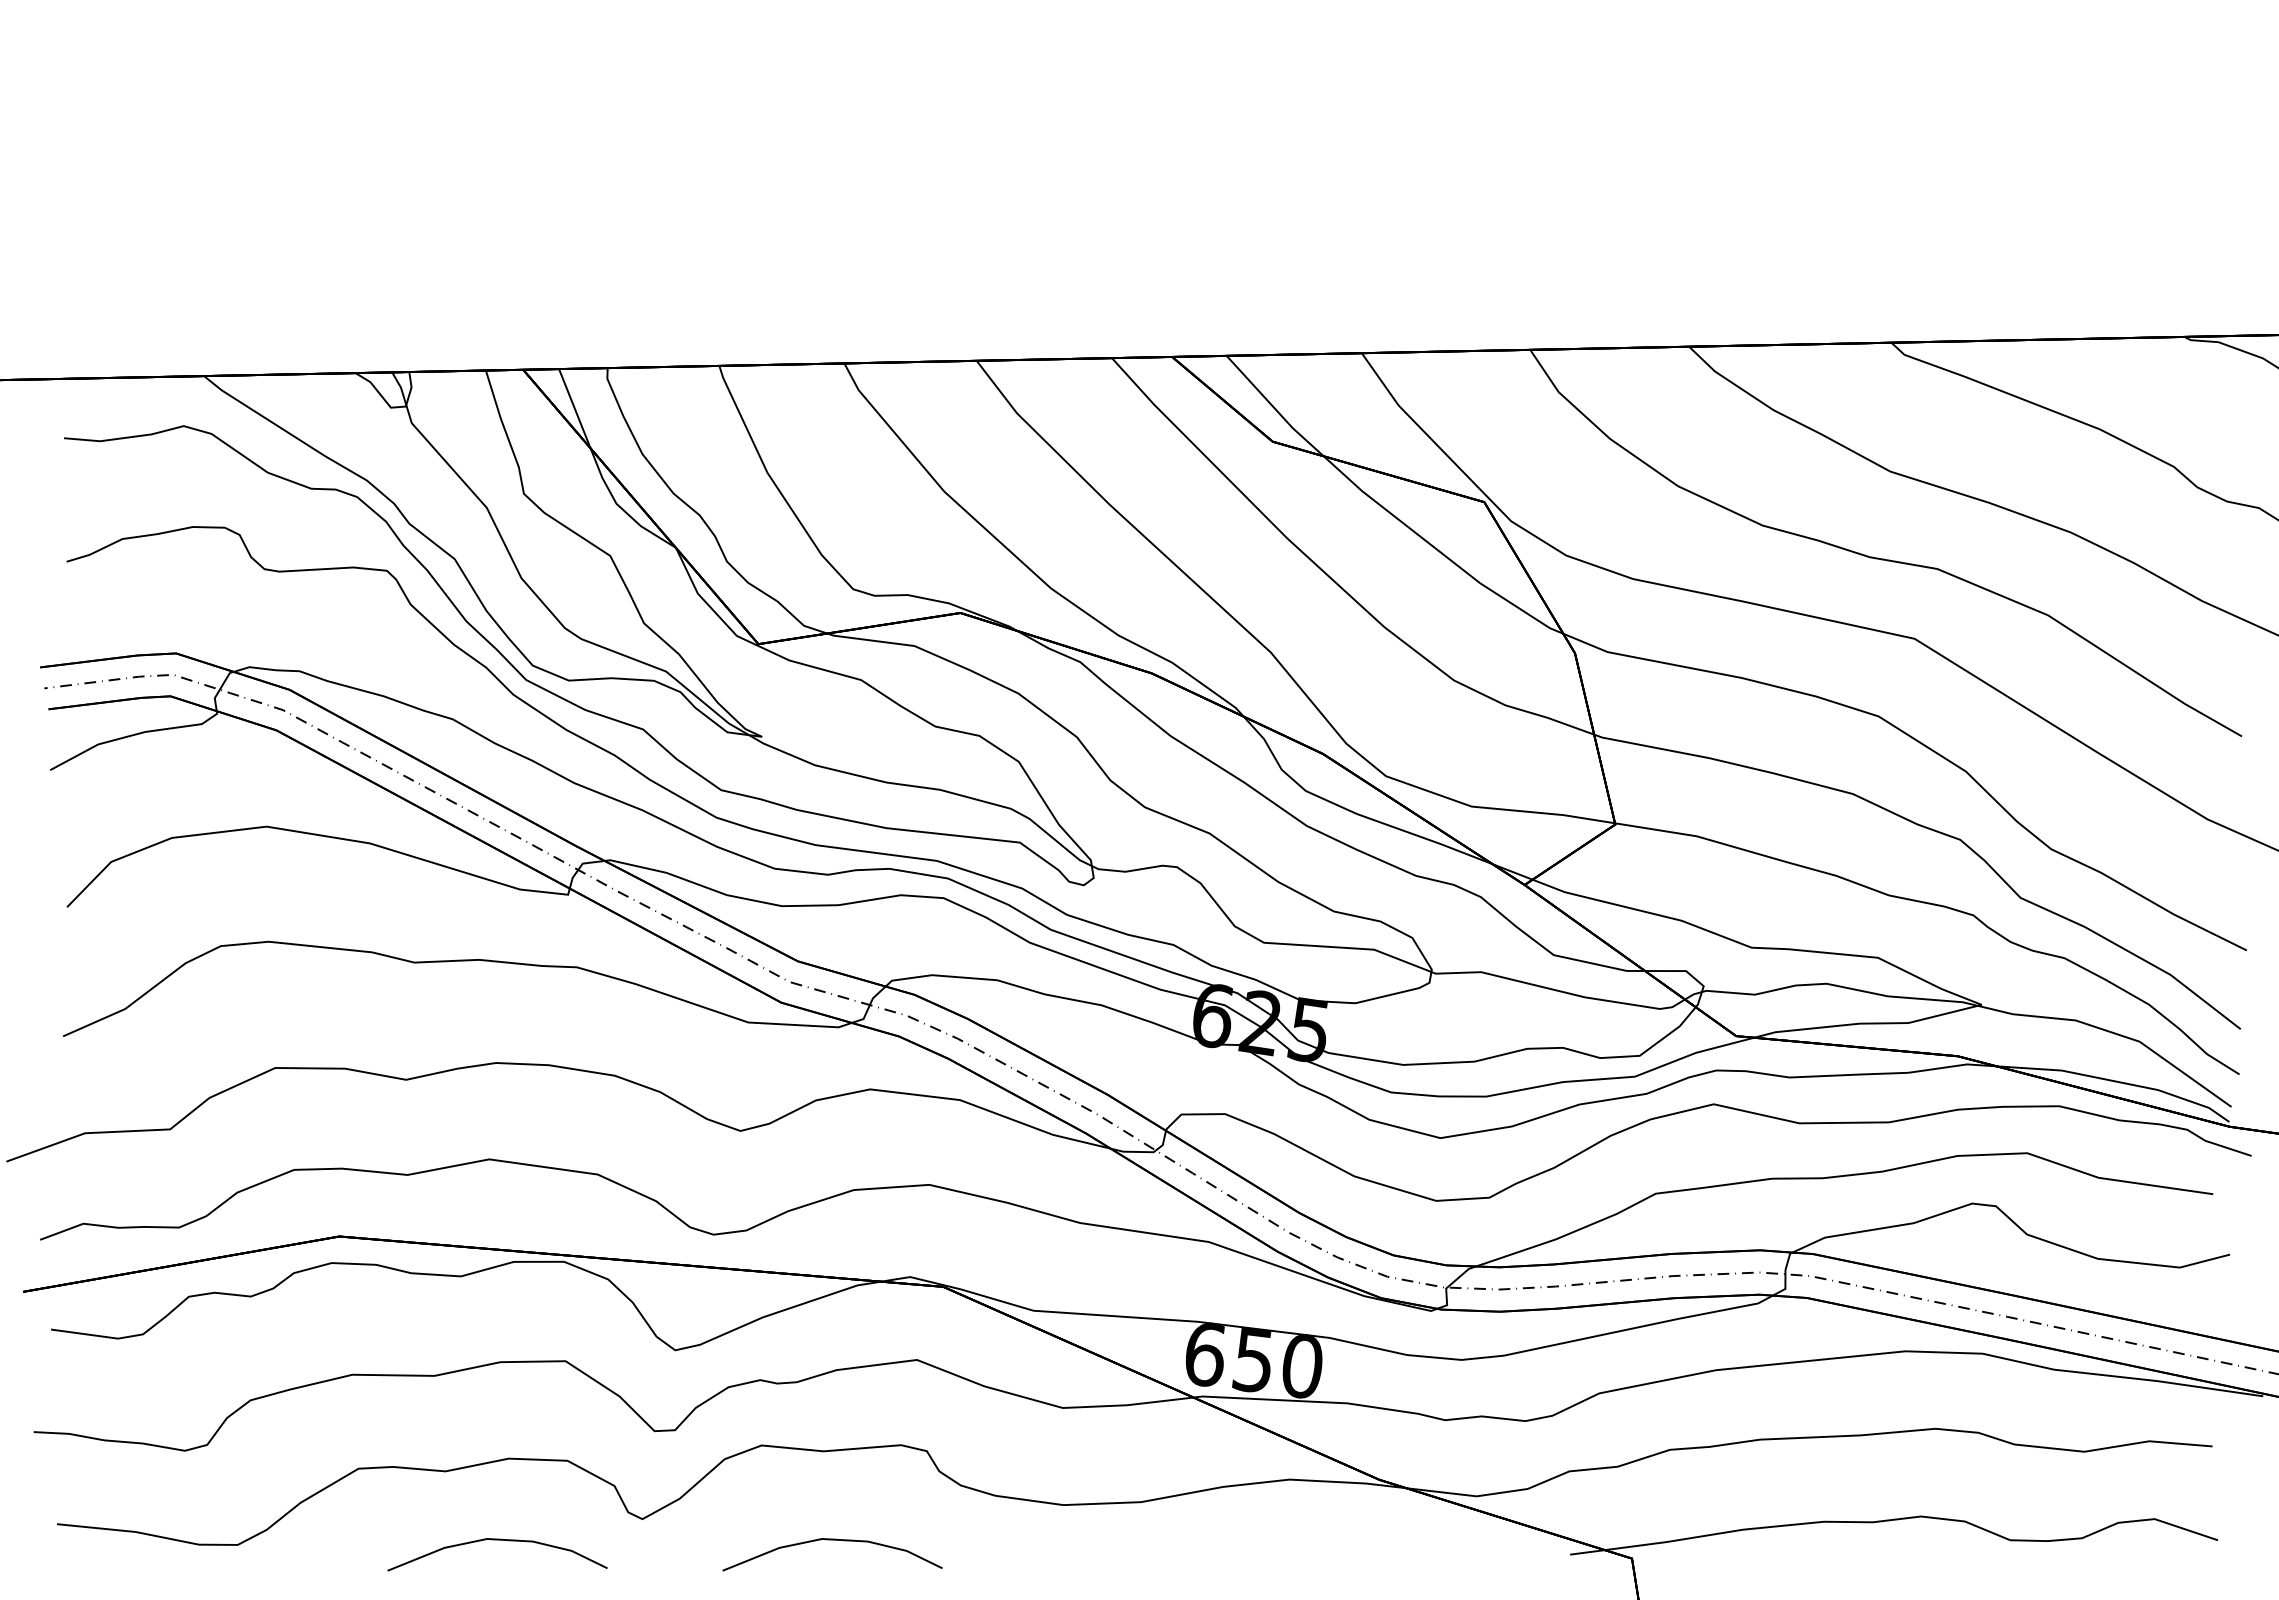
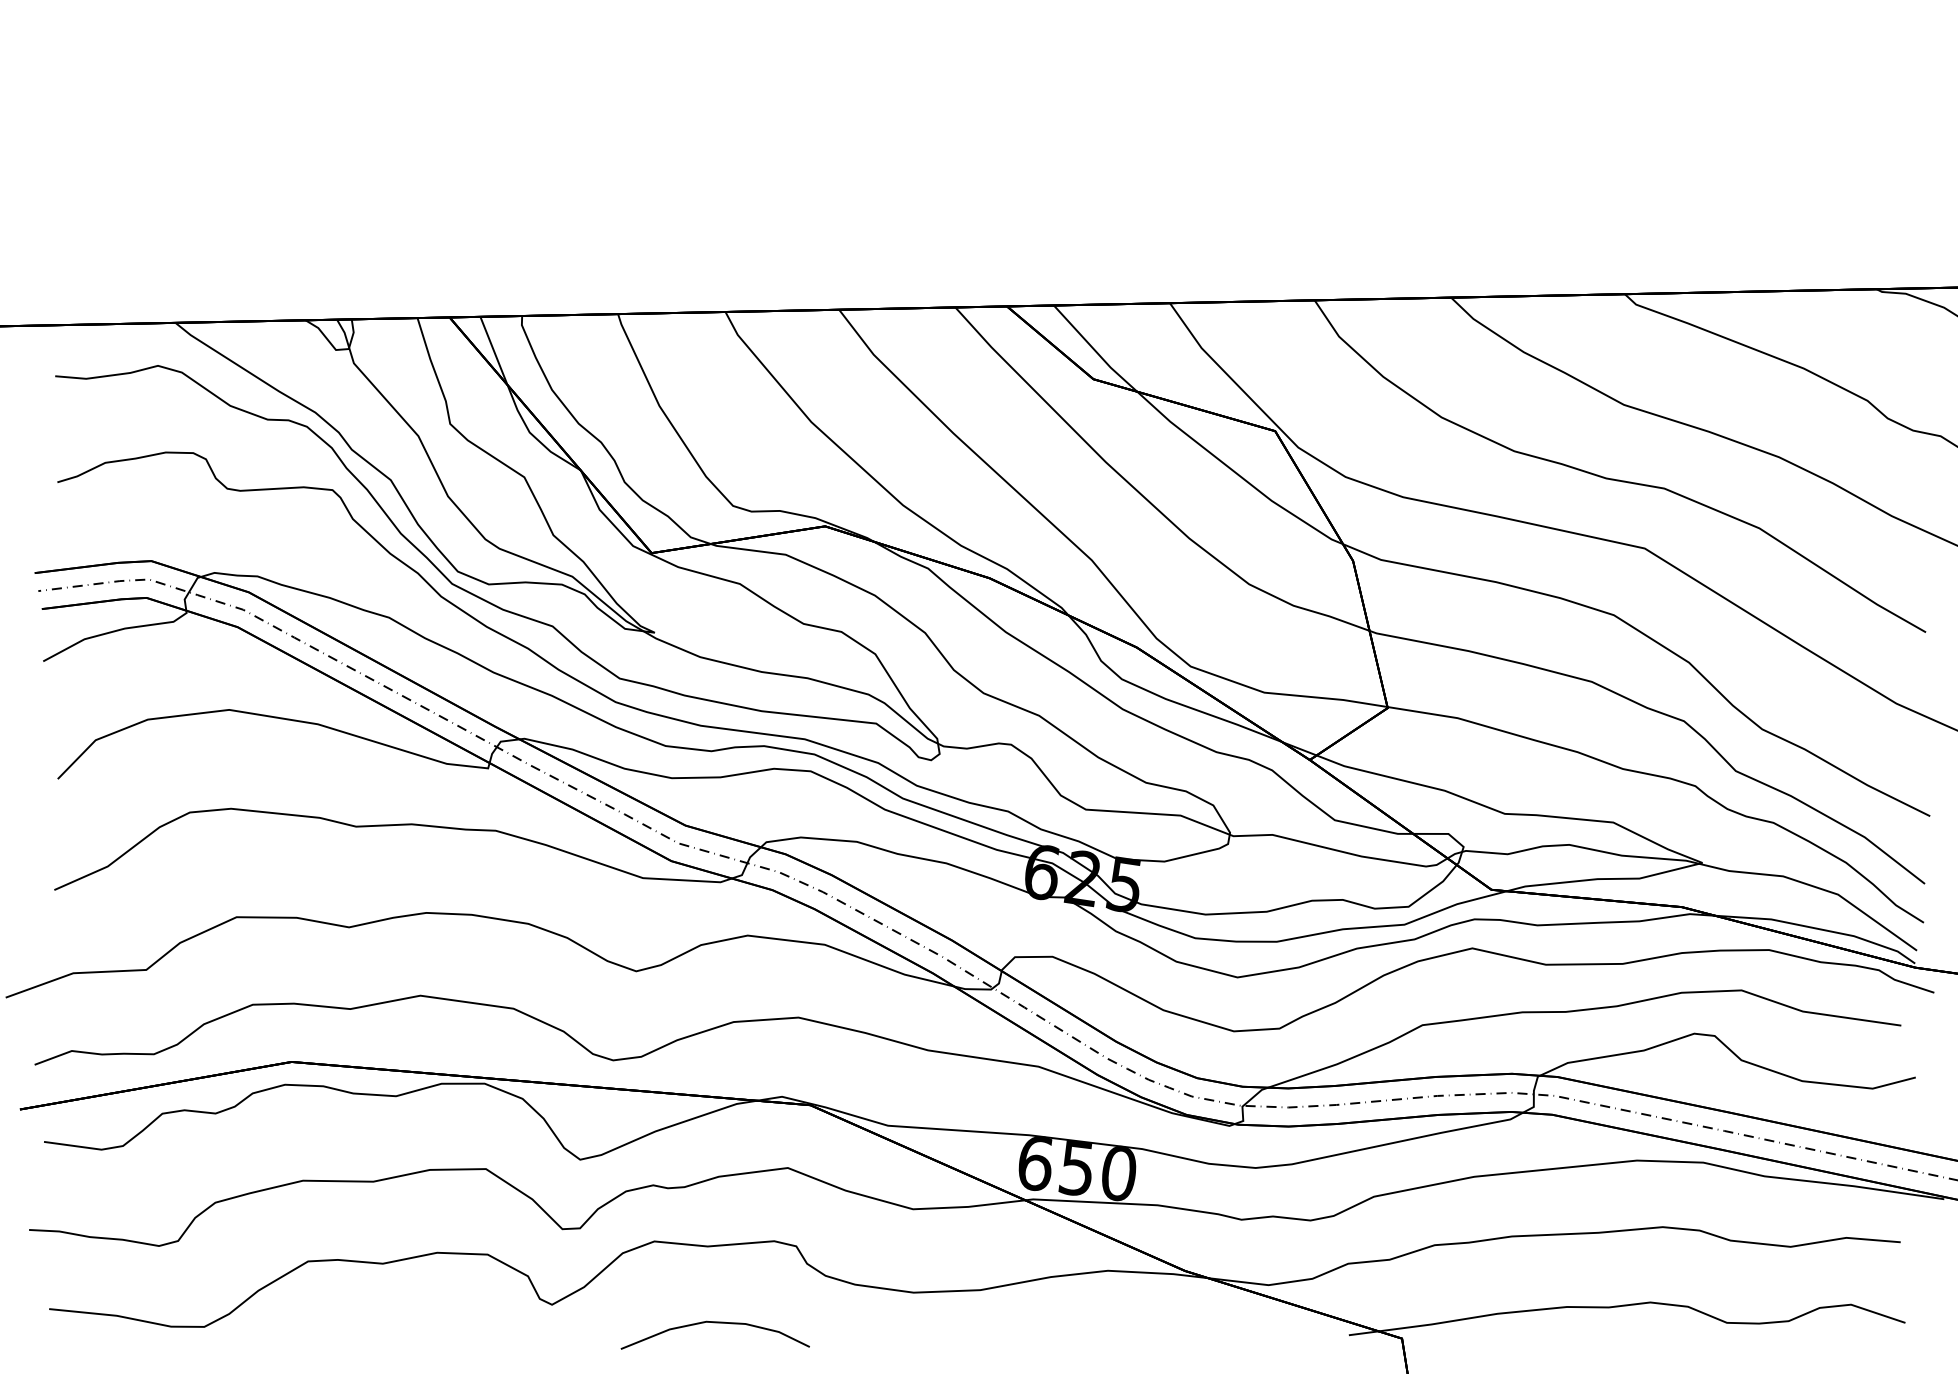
curve: (497, 1540) -> (427, 1323), removed

